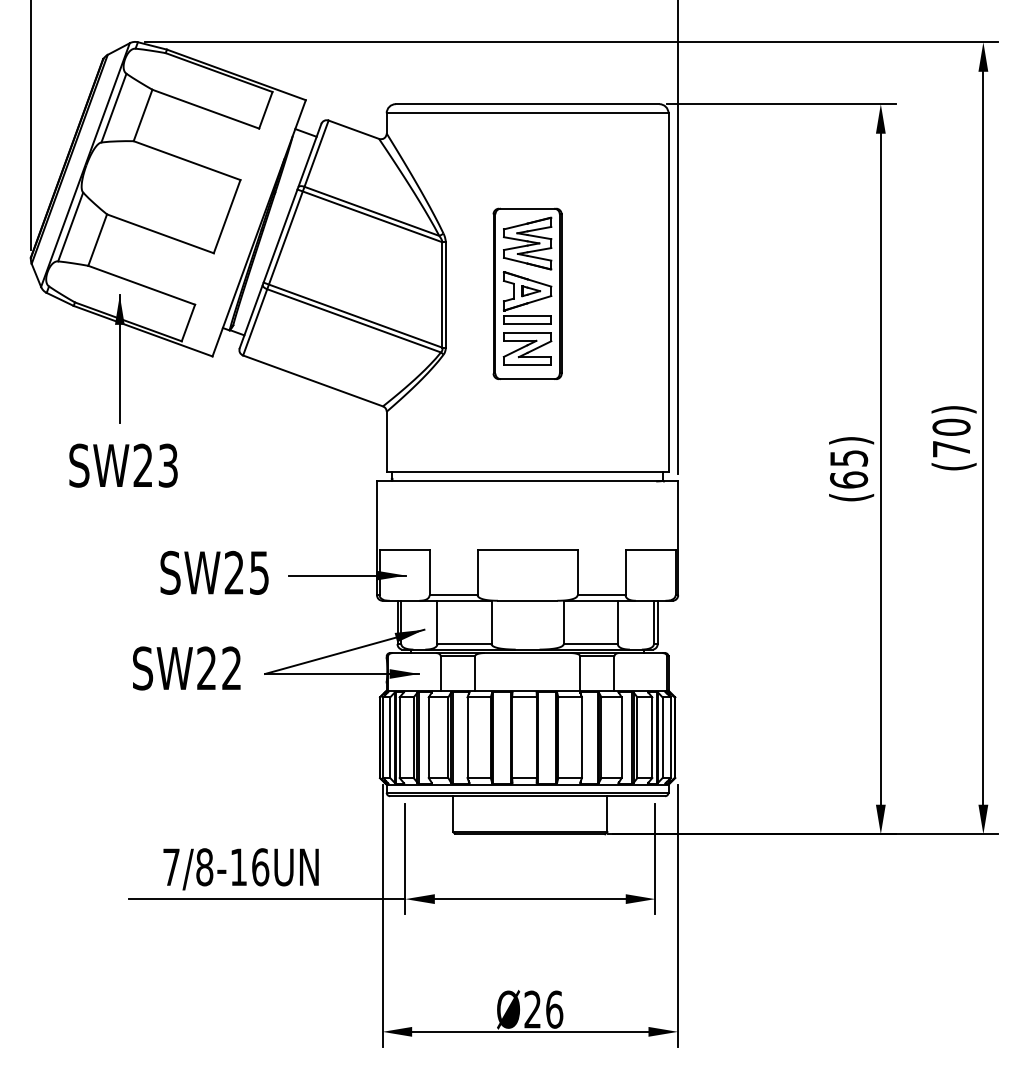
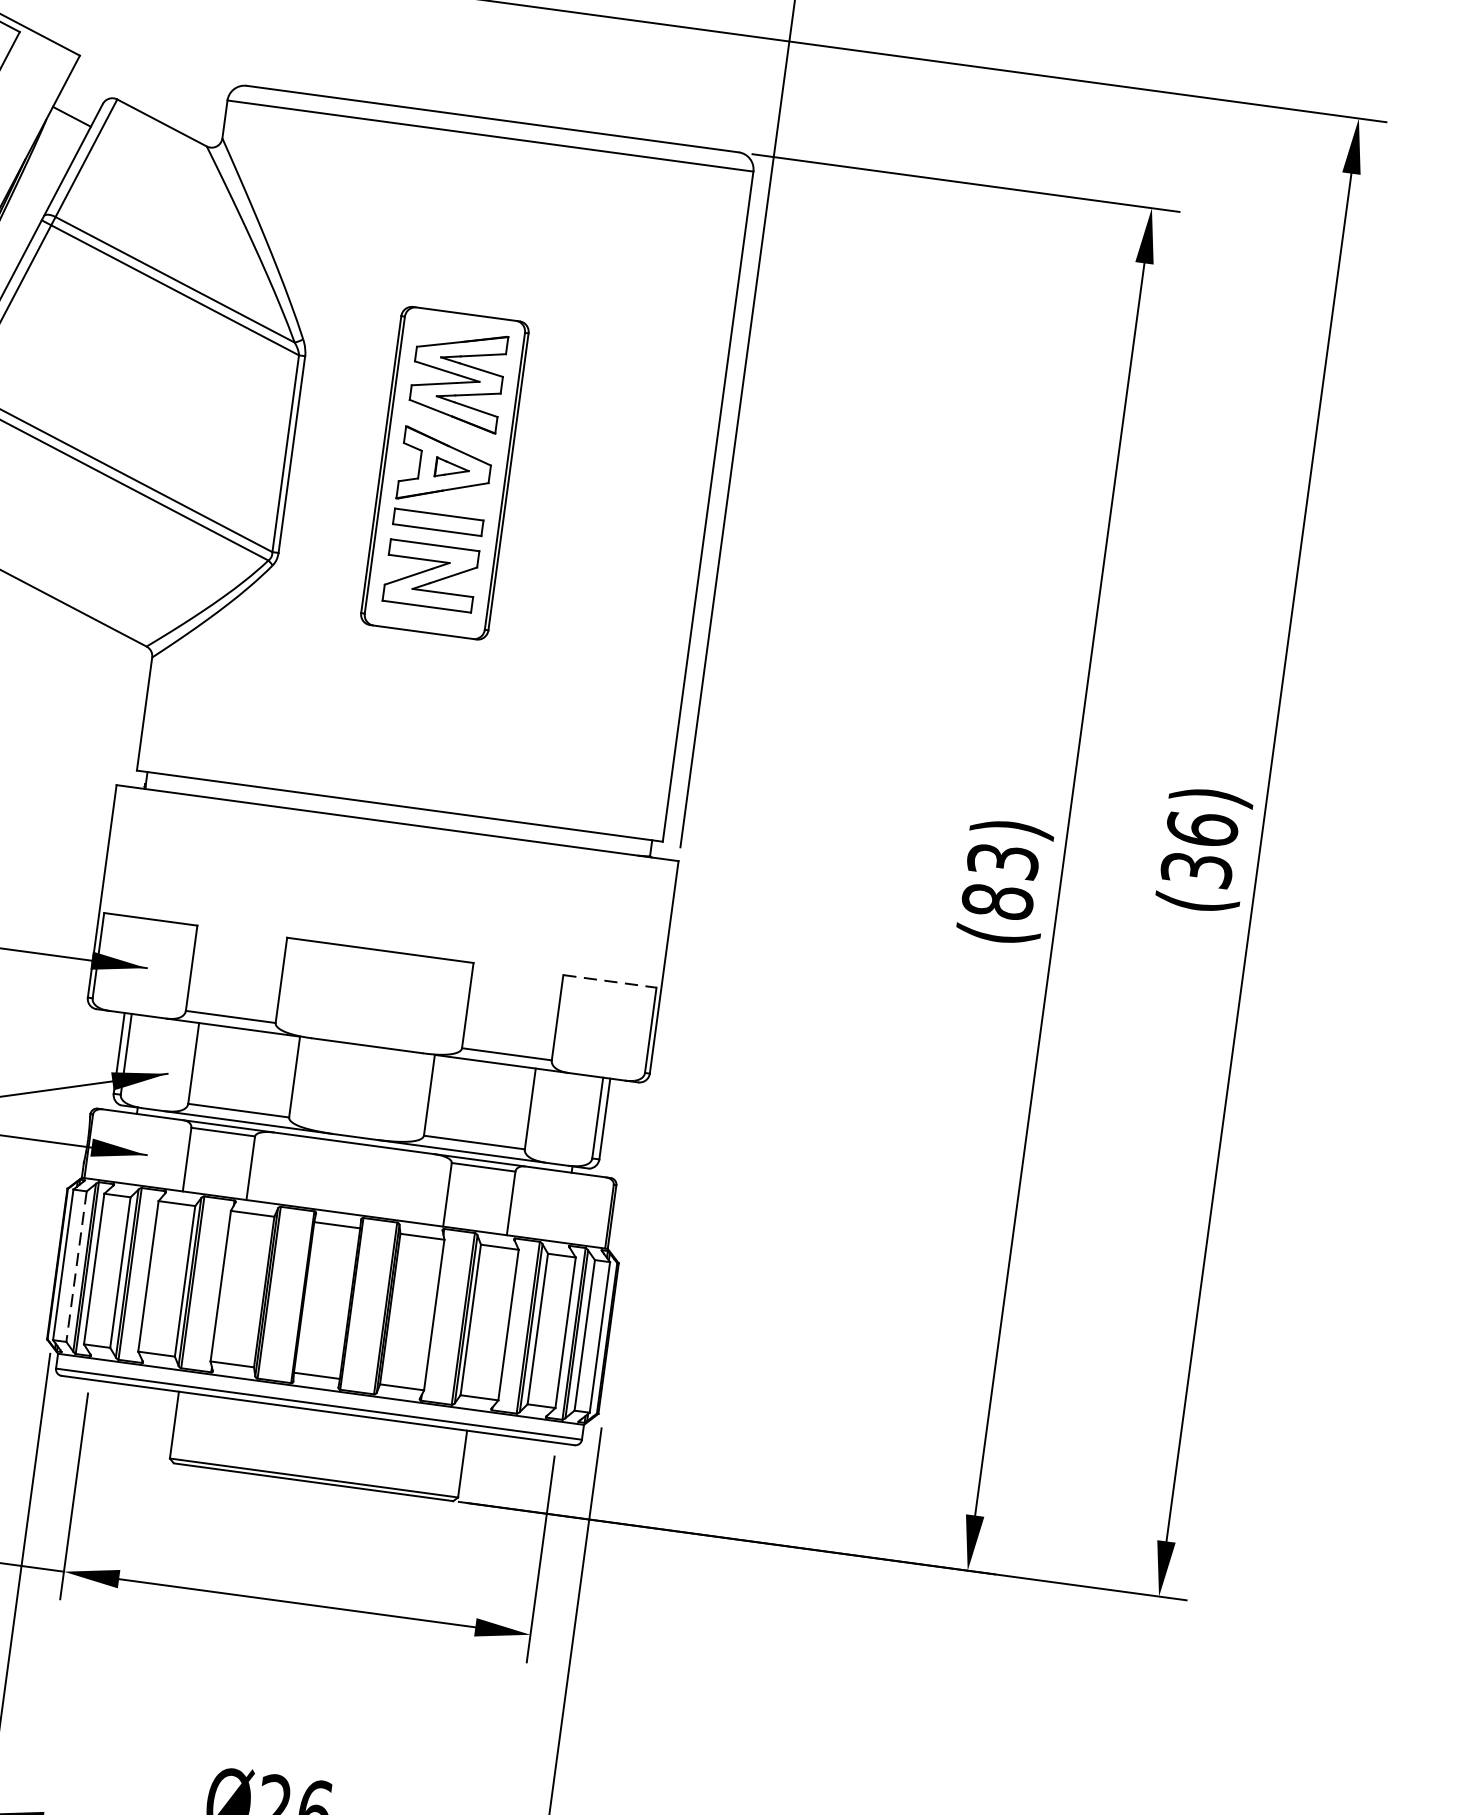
text: (951, 437) -> (1199, 848), (70) -> (36)
text: (848, 469) -> (999, 881), (65) -> (83)
line: (650, 549) -> (609, 981), solid -> dashed
line: (390, 738) -> (76, 1268), solid -> dashed

